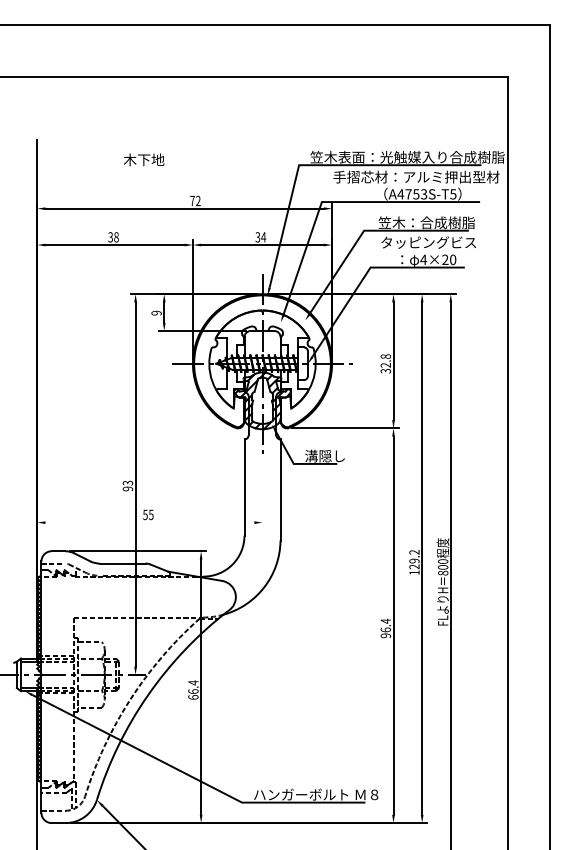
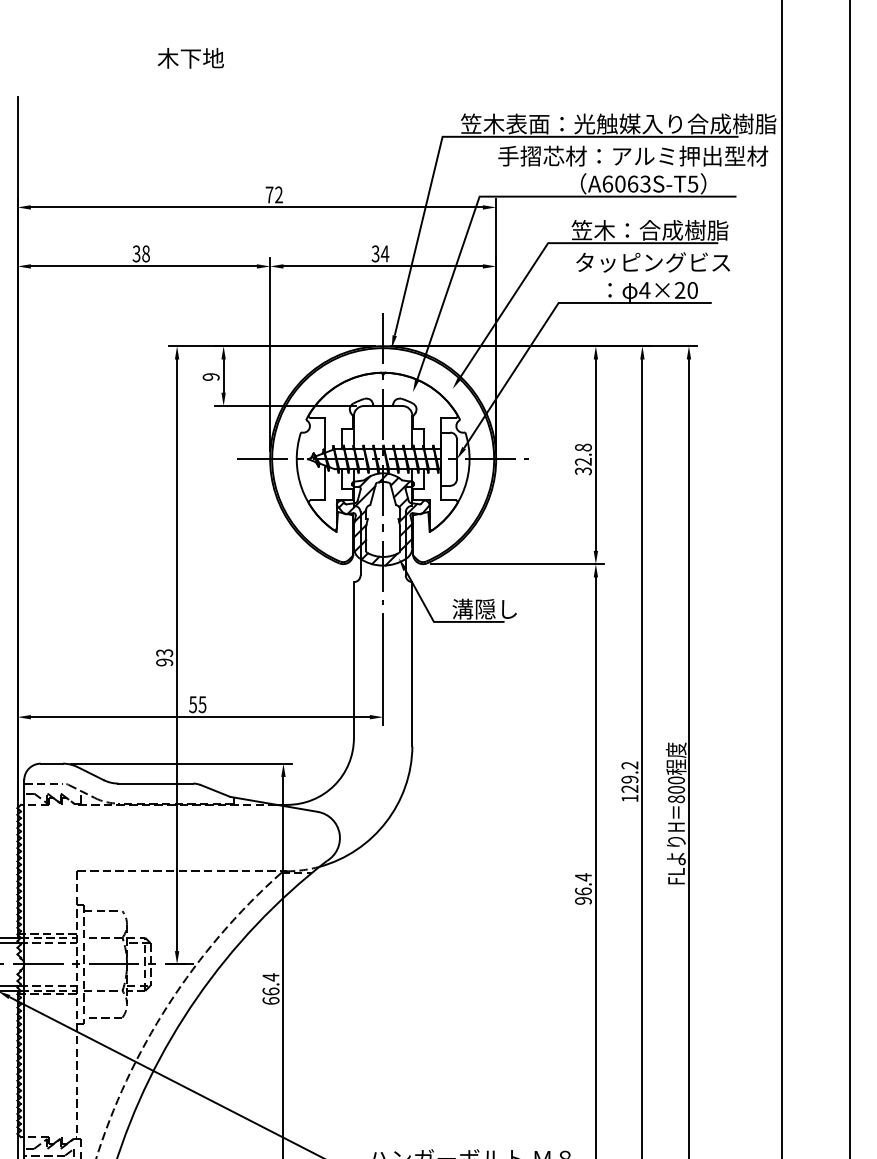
text: (144, 159) -> (191, 57), moved
text: (408, 194) -> (620, 184), A4753S-T5 -> A6063S-T5
line: (262, 492) -> (383, 668), added
line: (149, 522) -> (199, 716), added

